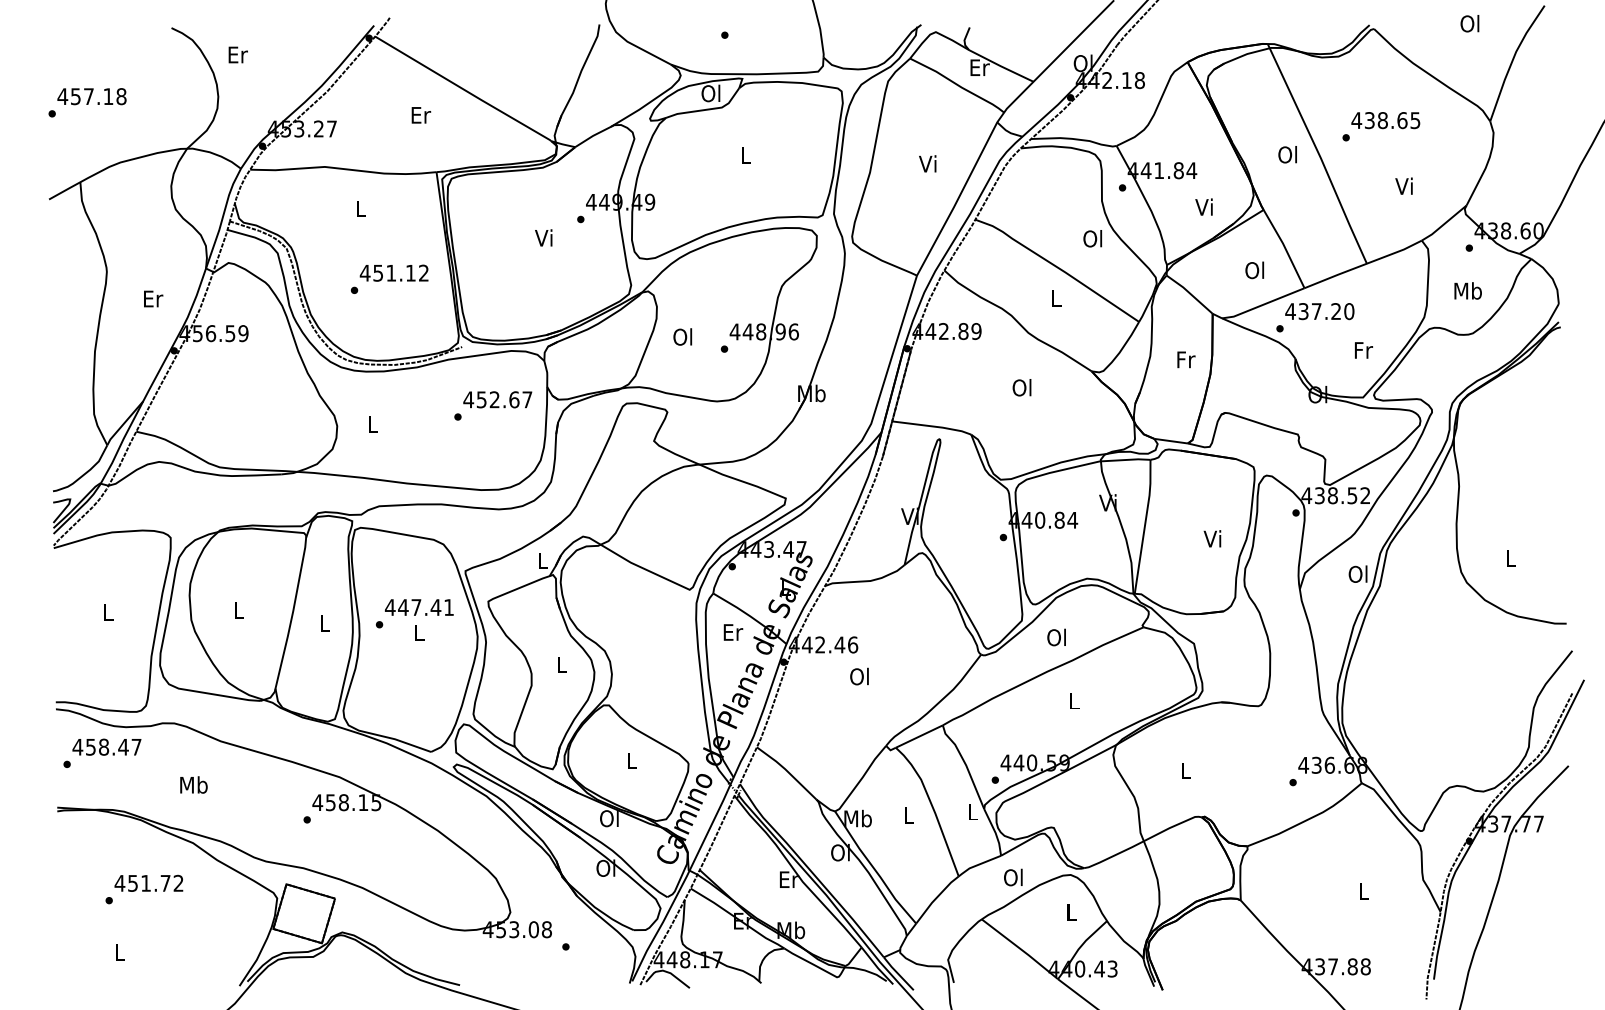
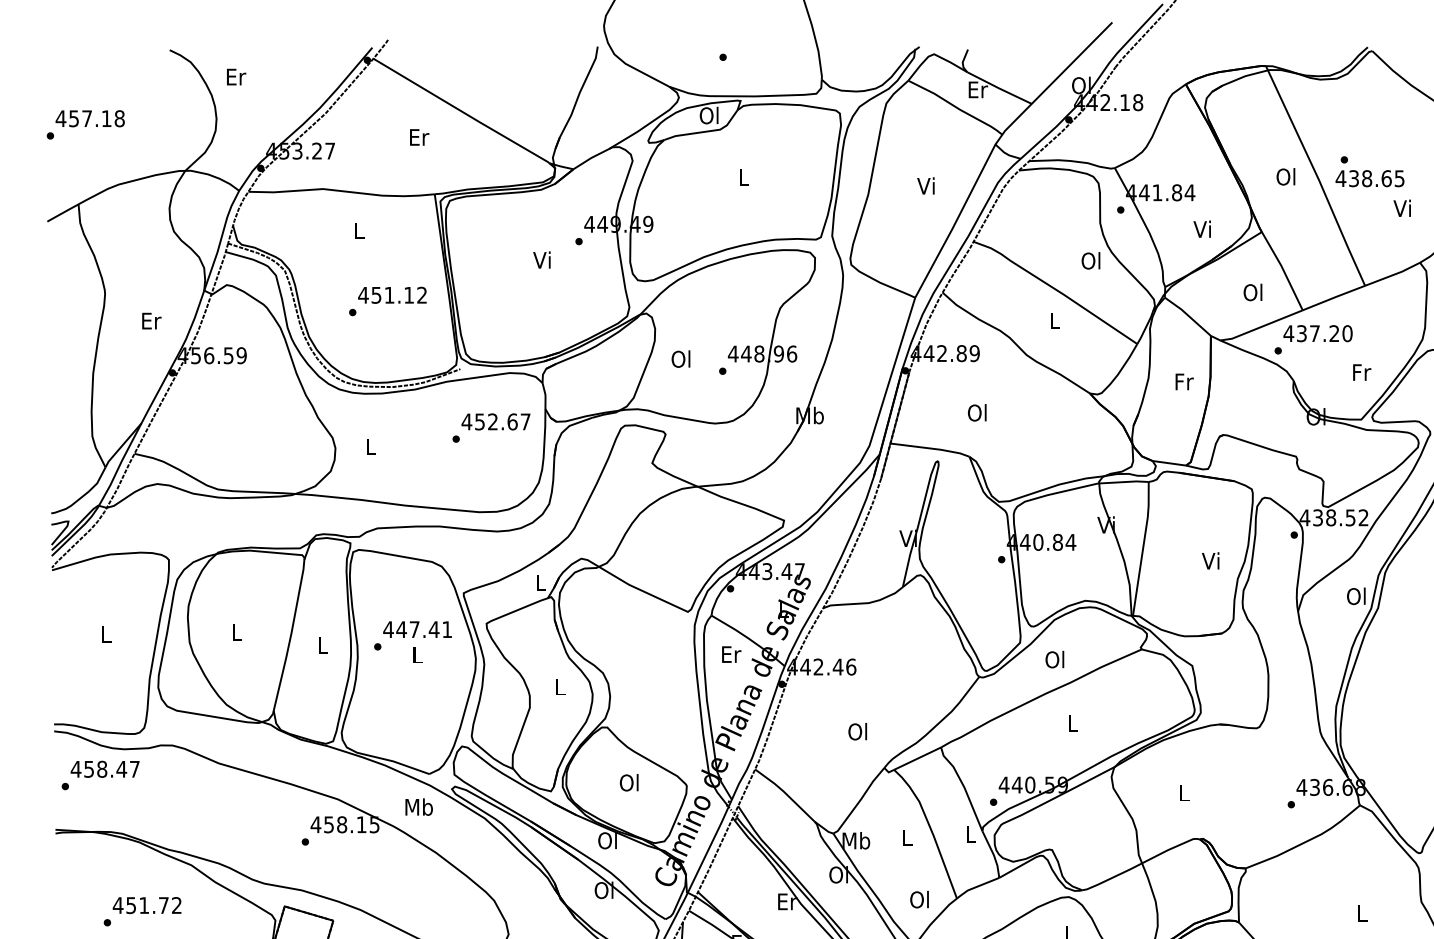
text: (1385, 120) -> (1369, 178), moved
text: (1021, 387) -> (976, 412), moved
text: (859, 676) -> (857, 731), moved
text: (630, 760) -> (628, 782), L -> Ol
text: (193, 784) -> (418, 806), moved
text: (1013, 877) -> (919, 899), moved

